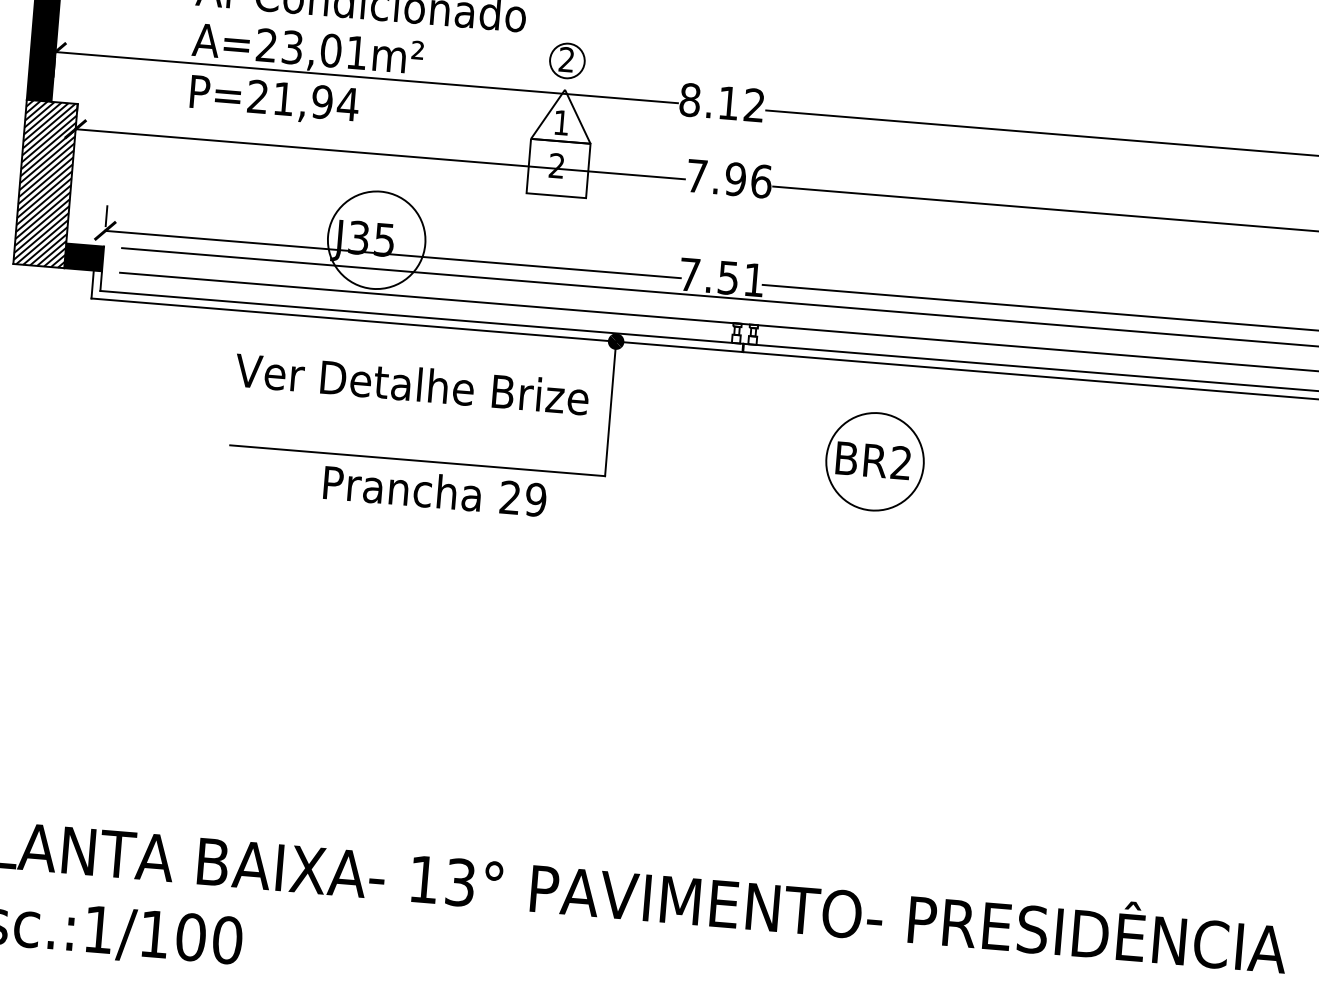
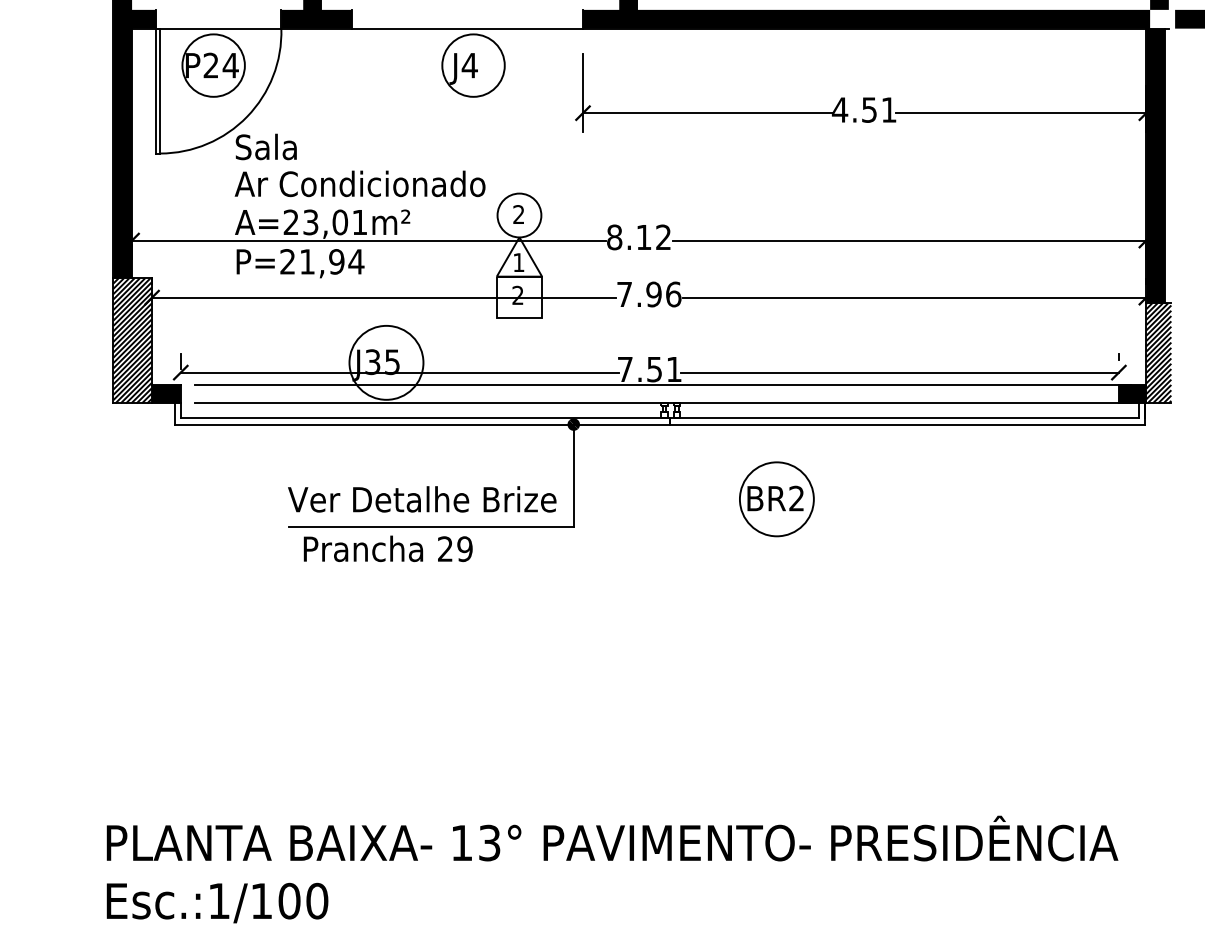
circle: (567, 60) -> (519, 215), size x1.67
text: (412, 384) -> (422, 499), moved
text: (434, 490) -> (387, 548), moved

